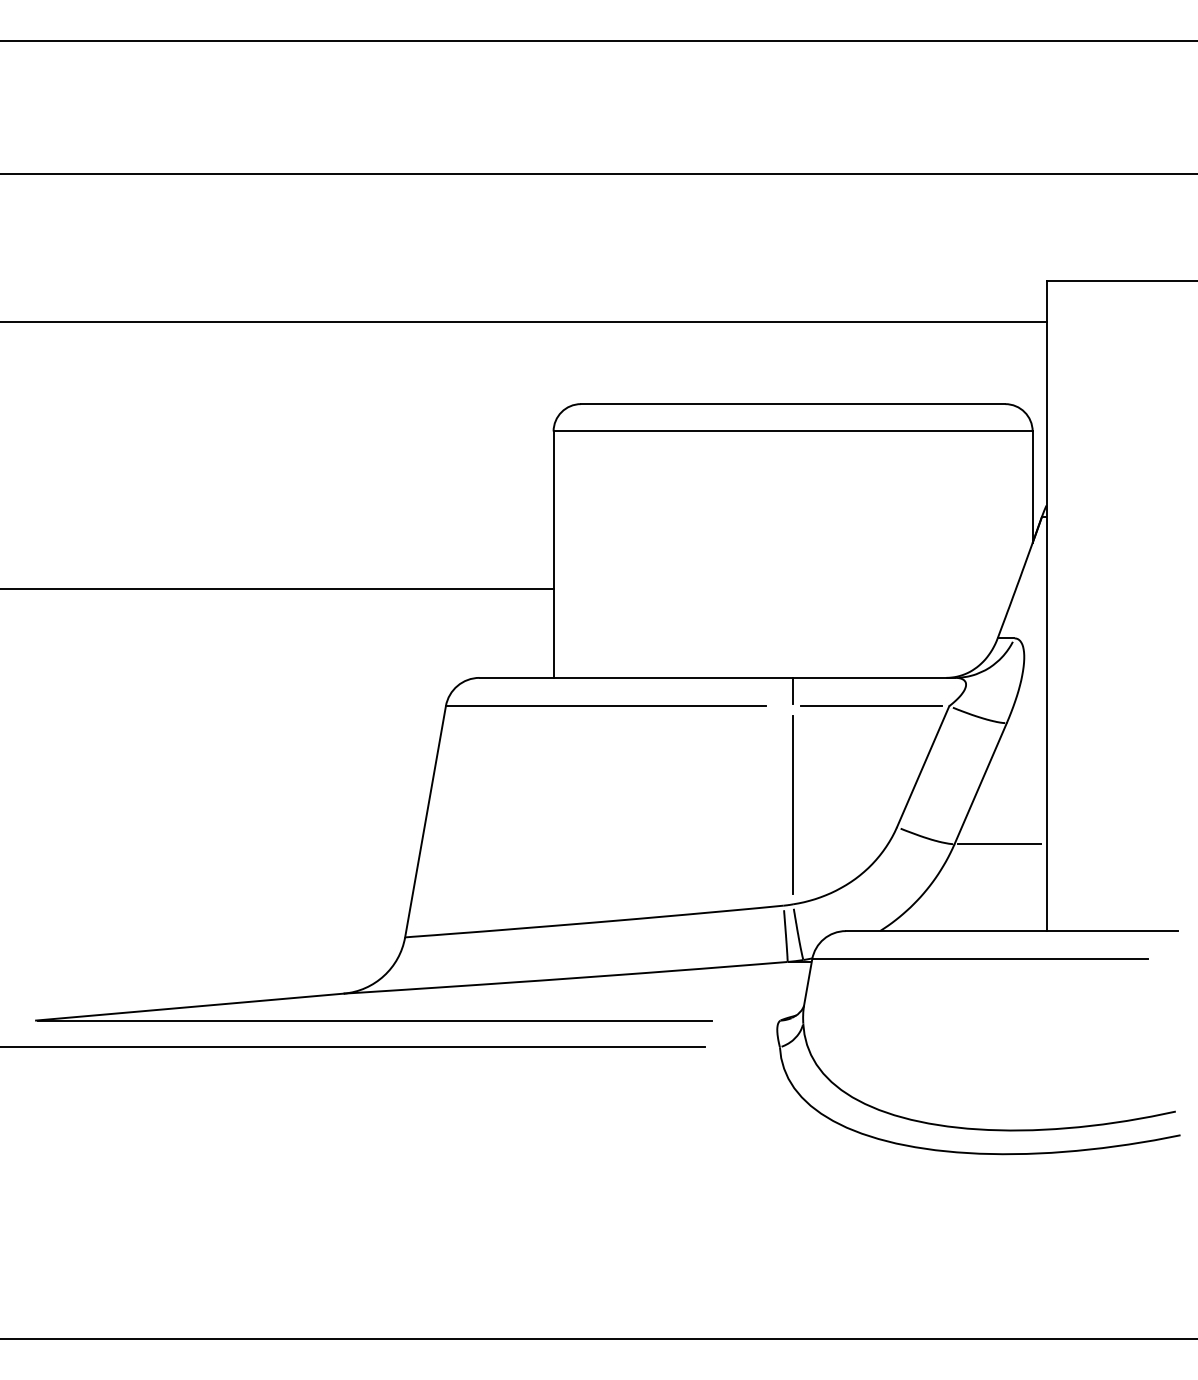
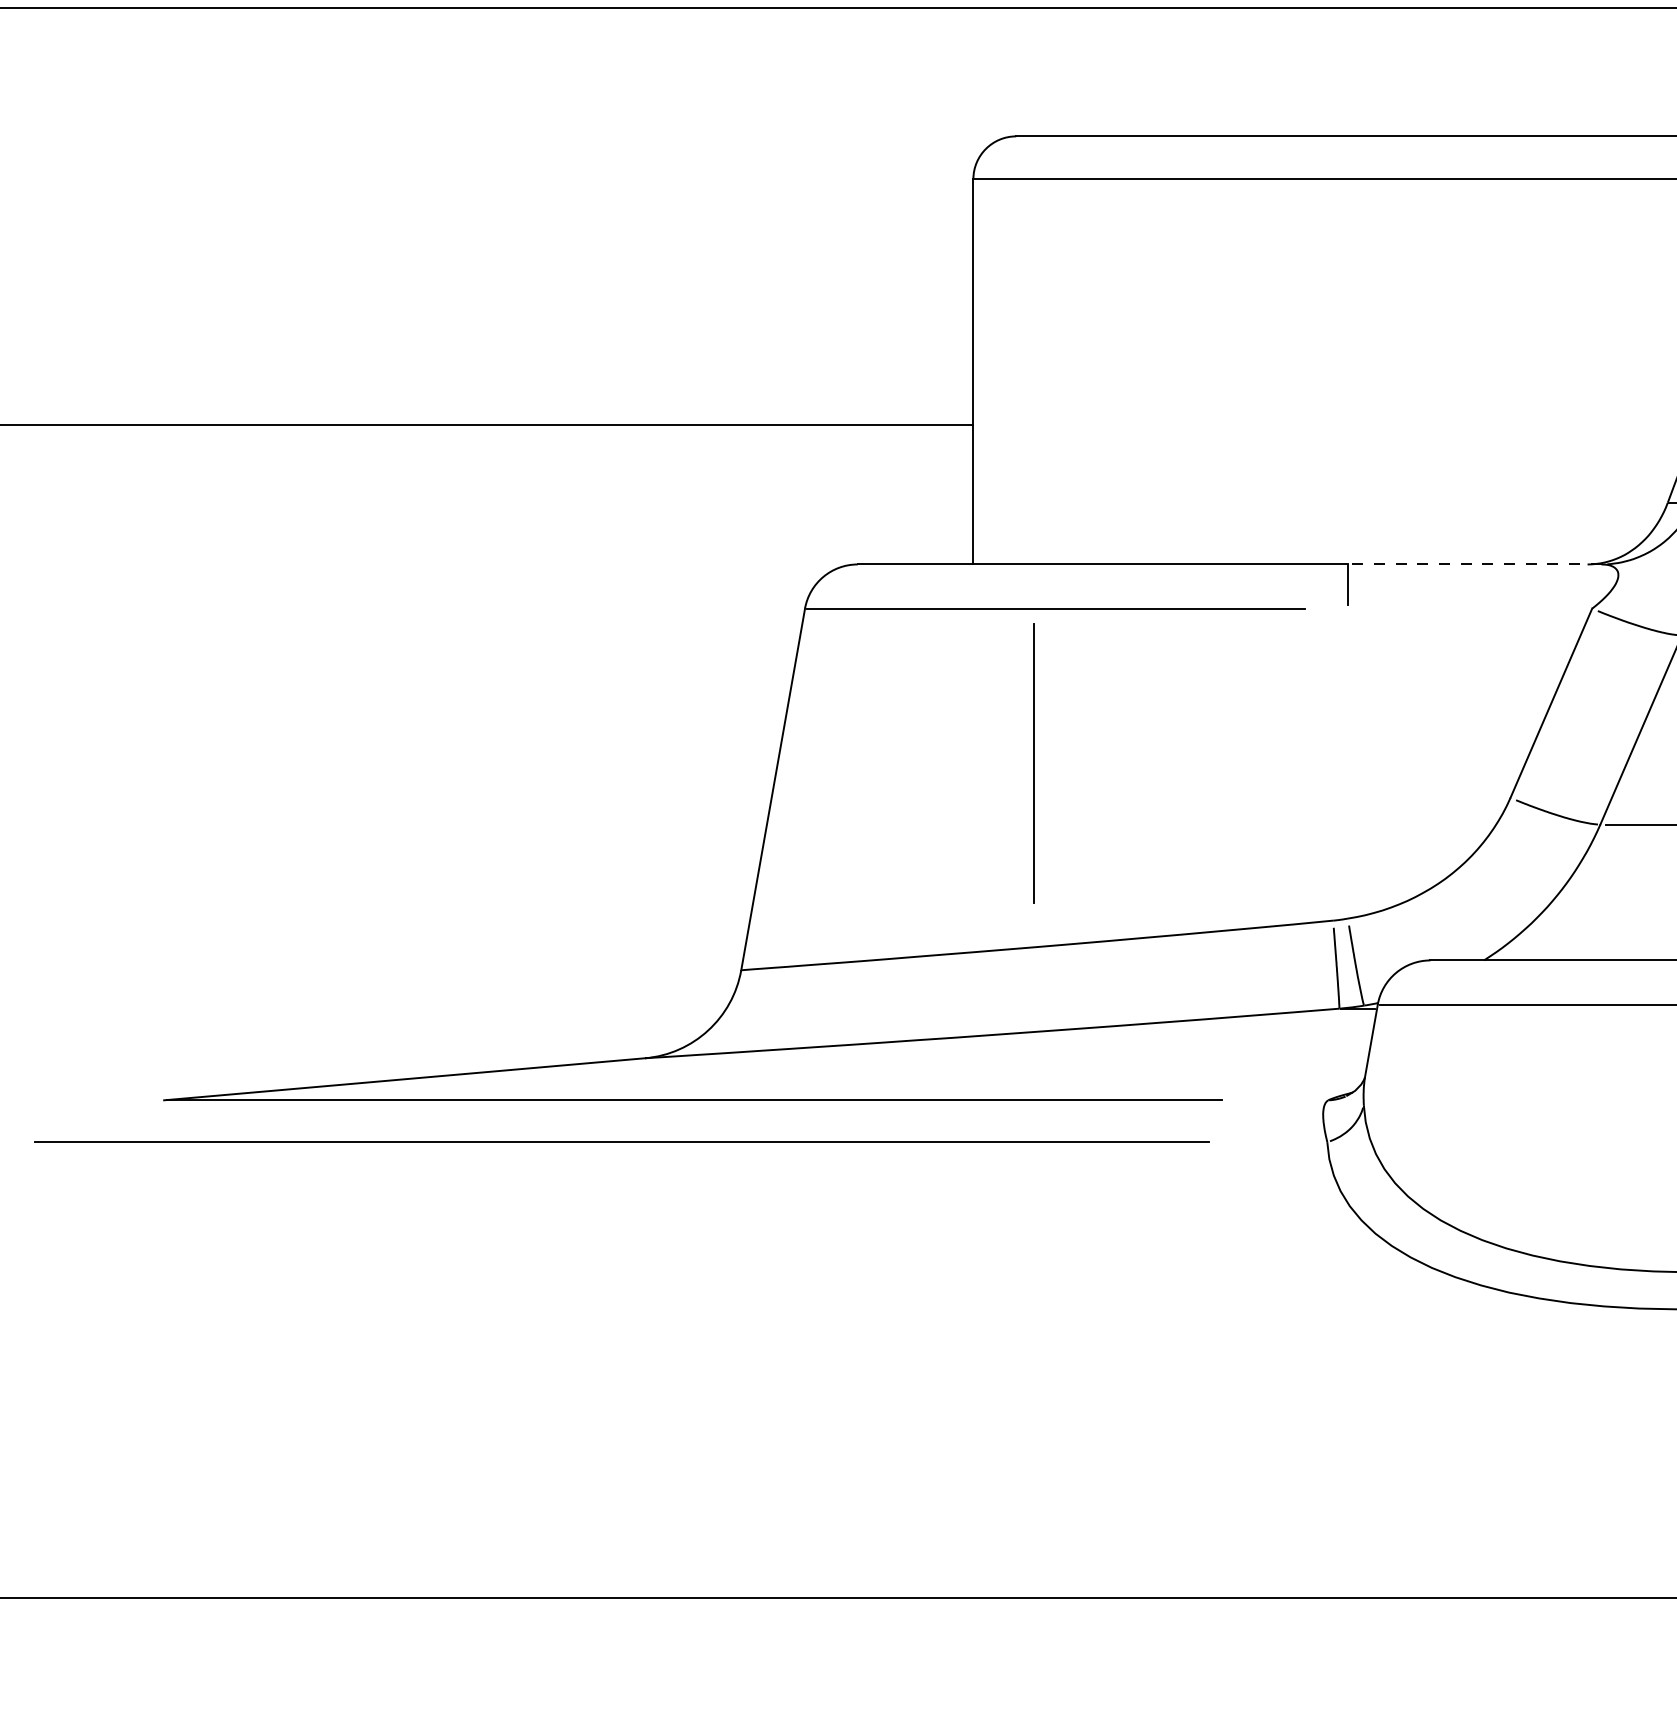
line: (873, 677) -> (1473, 563), solid -> dashed
line: (870, 706) -> (1468, 609), removed
line: (792, 804) -> (1032, 762), moved

